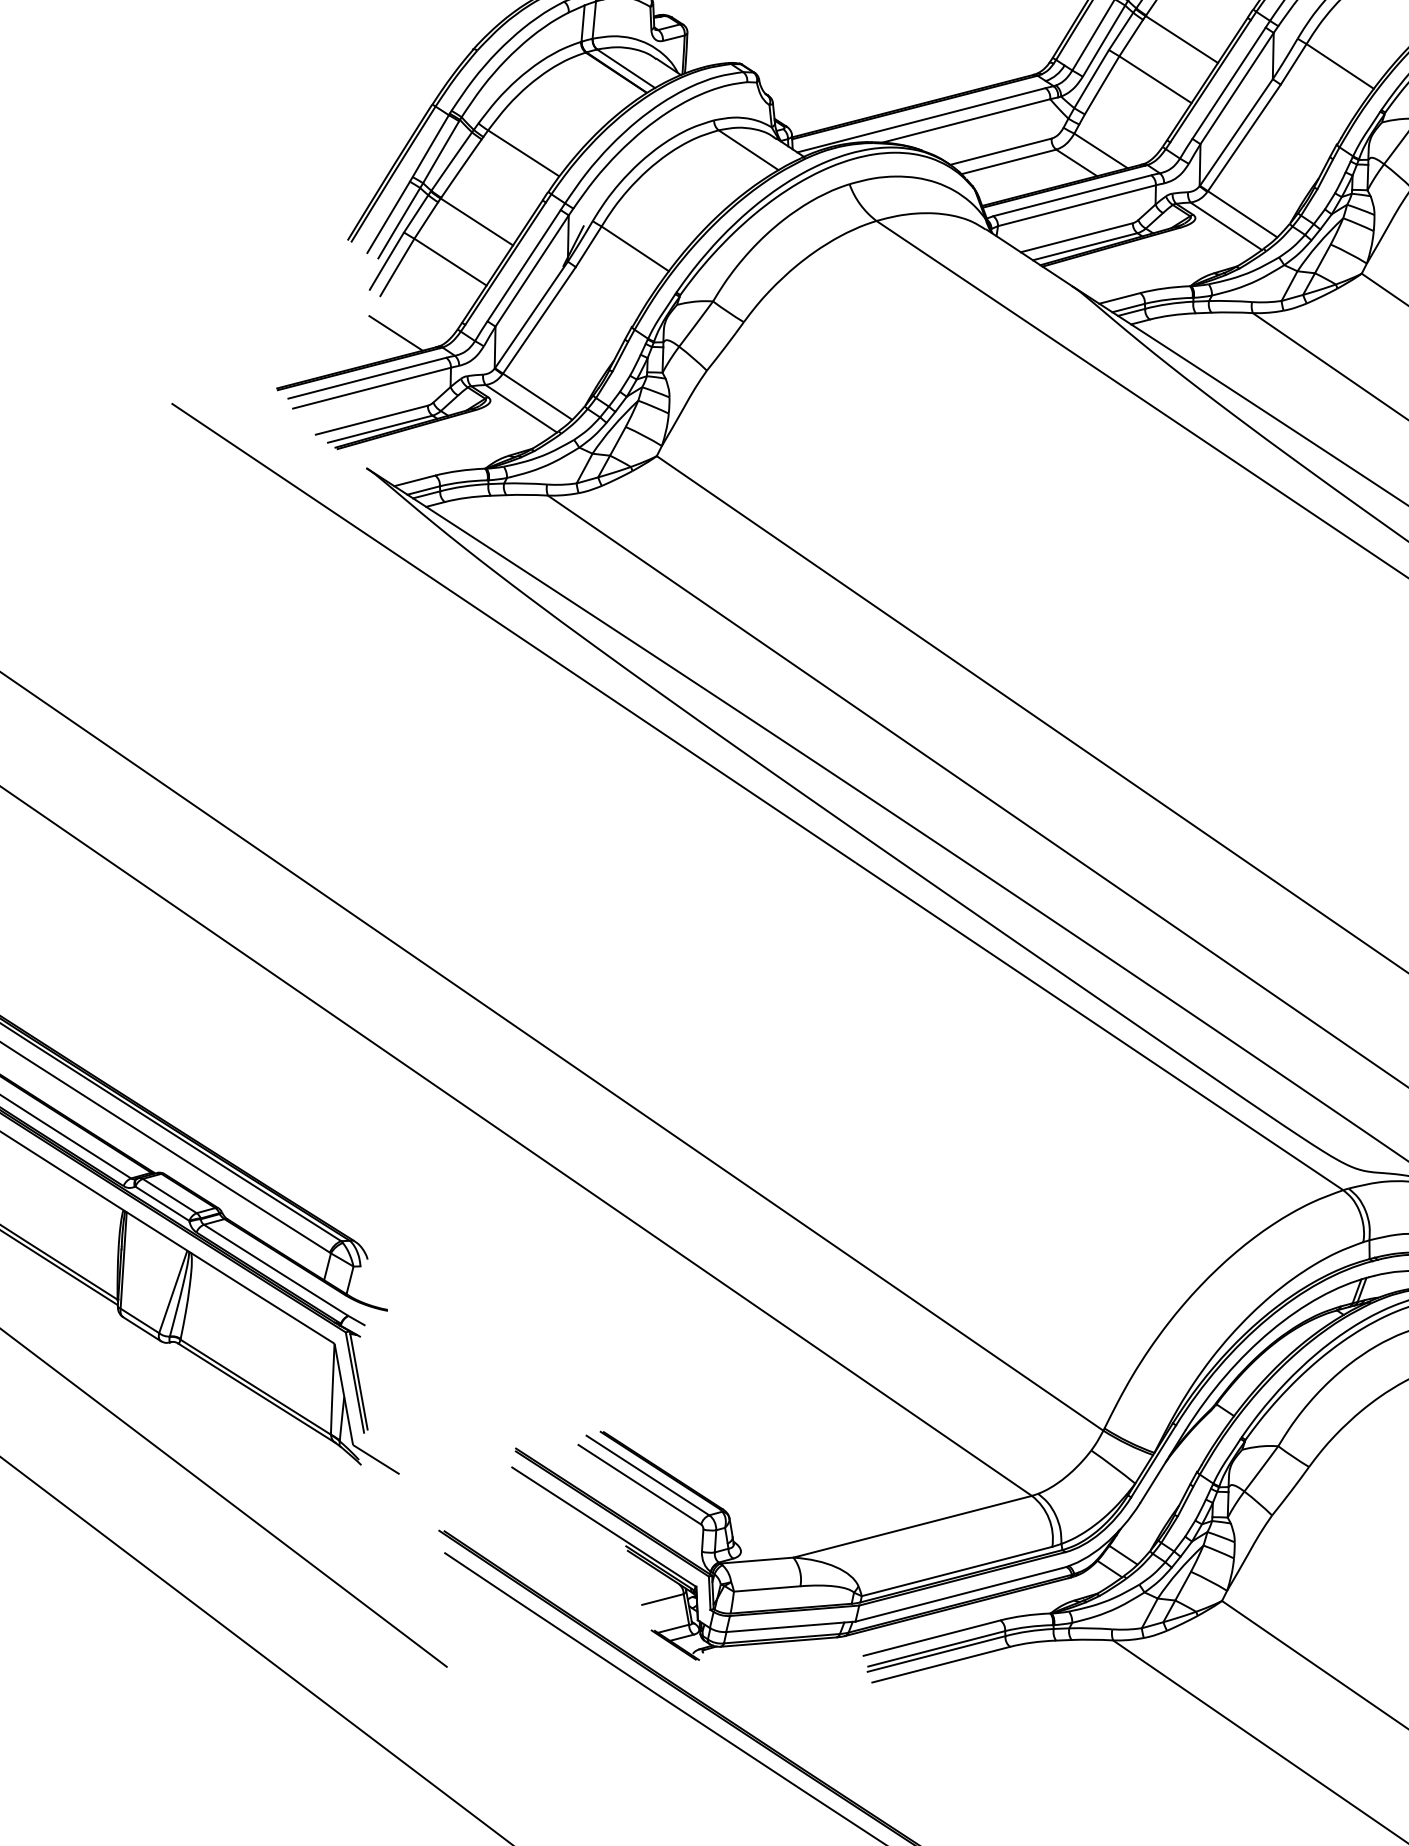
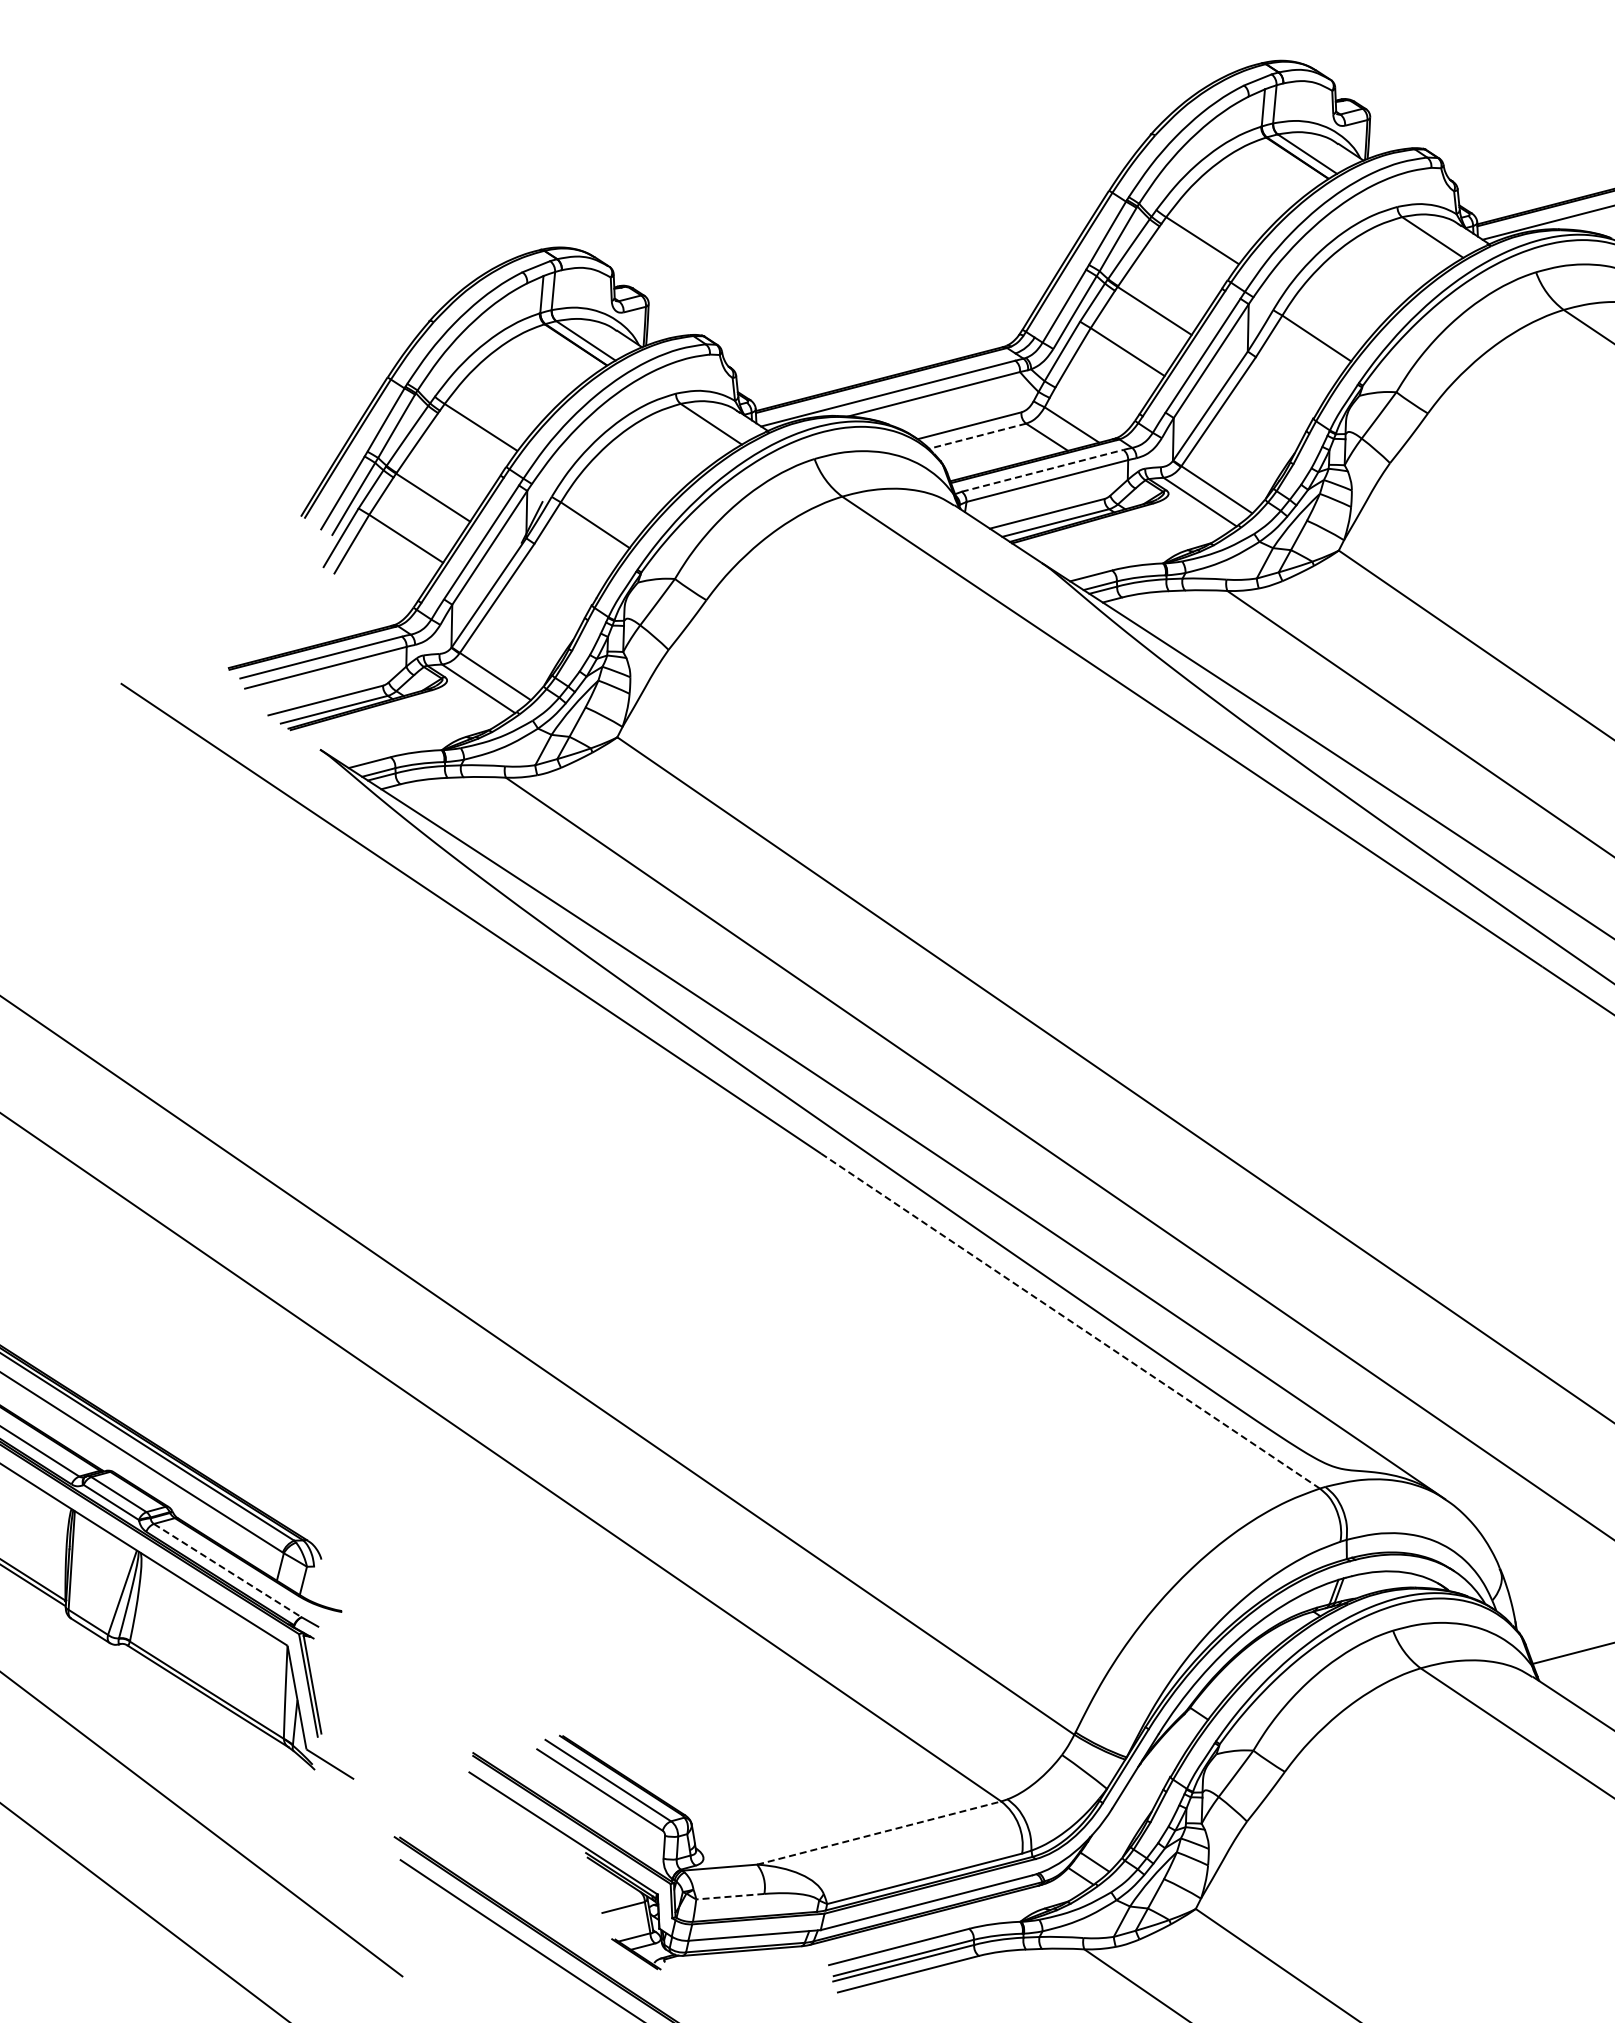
line: (1008, 162) -> (977, 436), solid -> dashed
line: (1073, 195) -> (1043, 470), solid -> dashed
line: (396, 333) -> (350, 611), removed
line: (1100, 1026) -> (1071, 1321), solid -> dashed
arc: (275, 1270) -> (227, 1570), solid -> dashed
line: (912, 1526) -> (879, 1832), solid -> dashed
line: (766, 1588) -> (729, 1896), solid -> dashed

